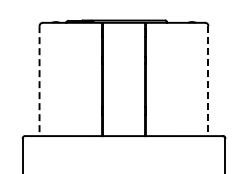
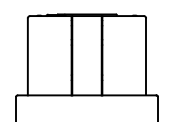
line: (39, 81) -> (27, 57), dashed -> solid
line: (208, 81) -> (146, 57), dashed -> solid

